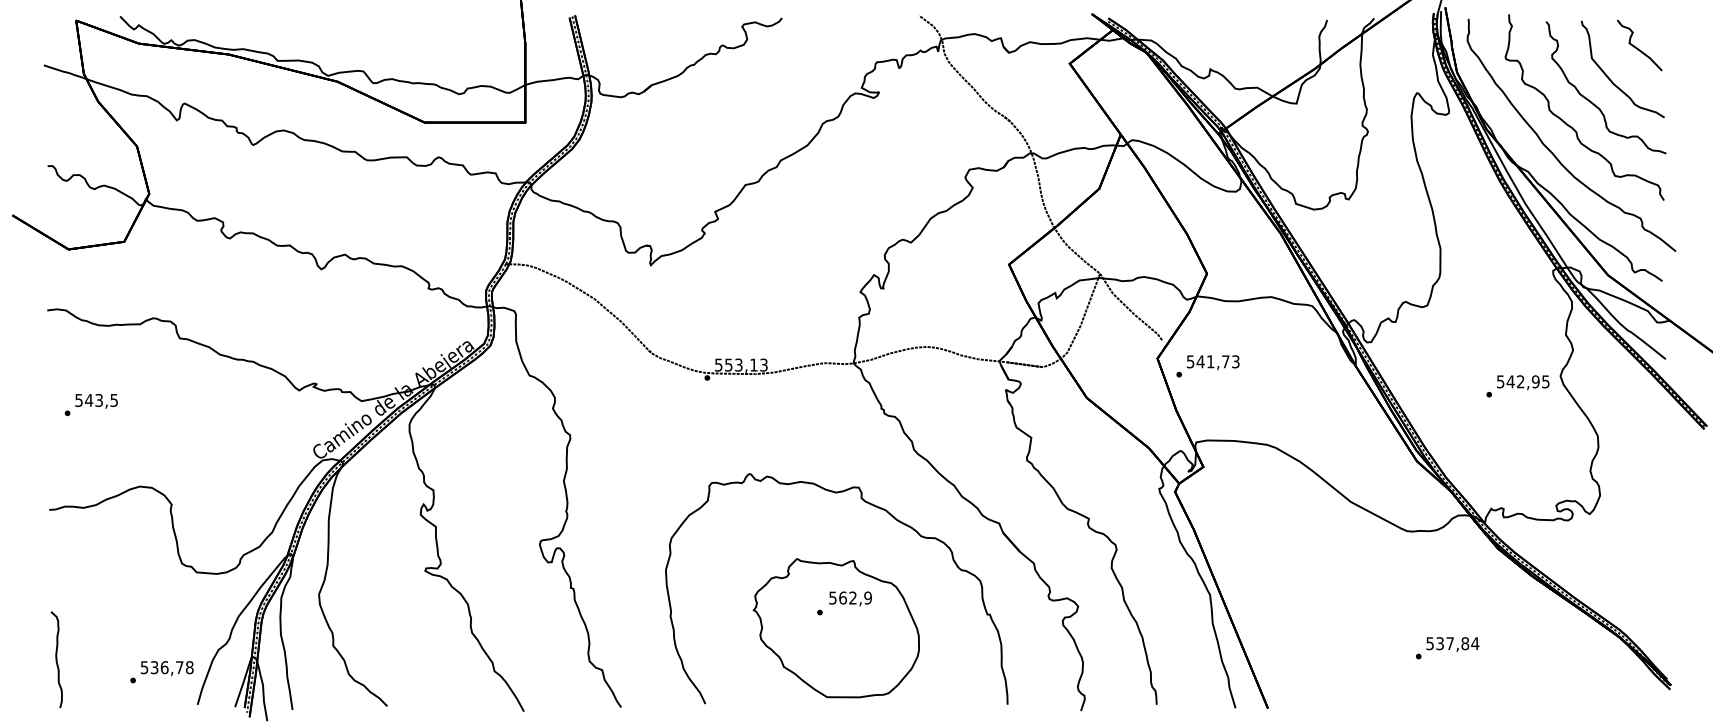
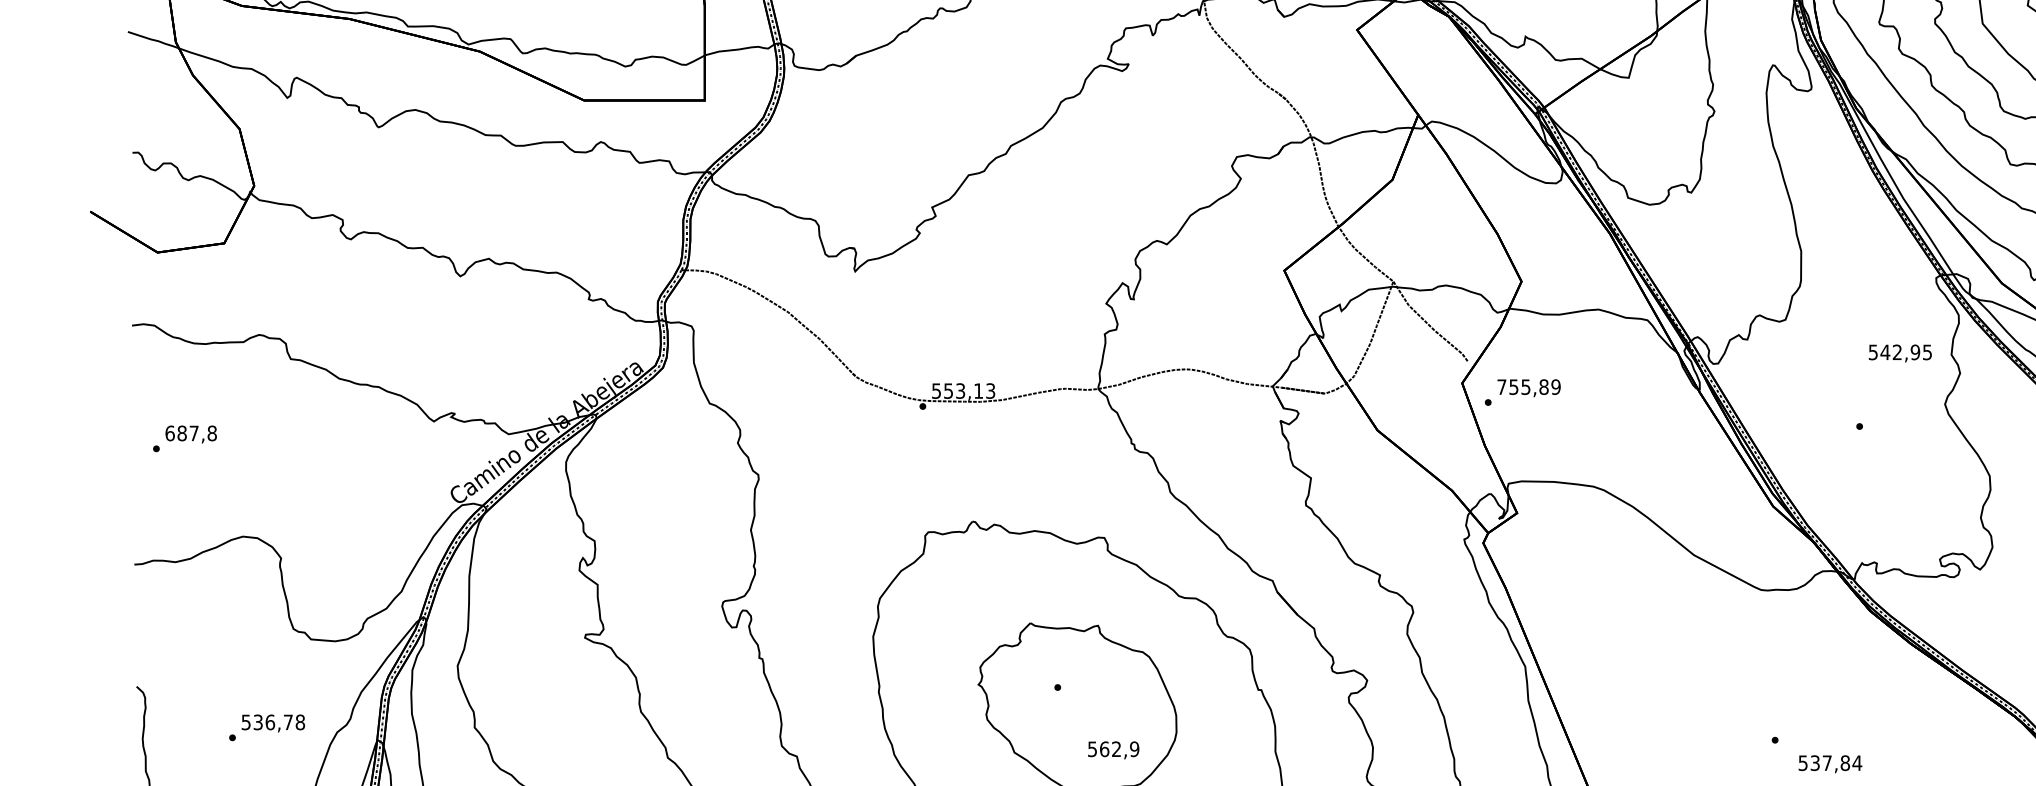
text: (1213, 361) -> (1529, 386), 541,73 -> 755,89
text: (1523, 382) -> (1900, 353), moved
text: (96, 400) -> (191, 433), 543,5 -> 687,8
text: (850, 598) -> (1113, 749), moved
text: (1452, 644) -> (1830, 764), moved
text: (161, 672) -> (266, 728), moved

